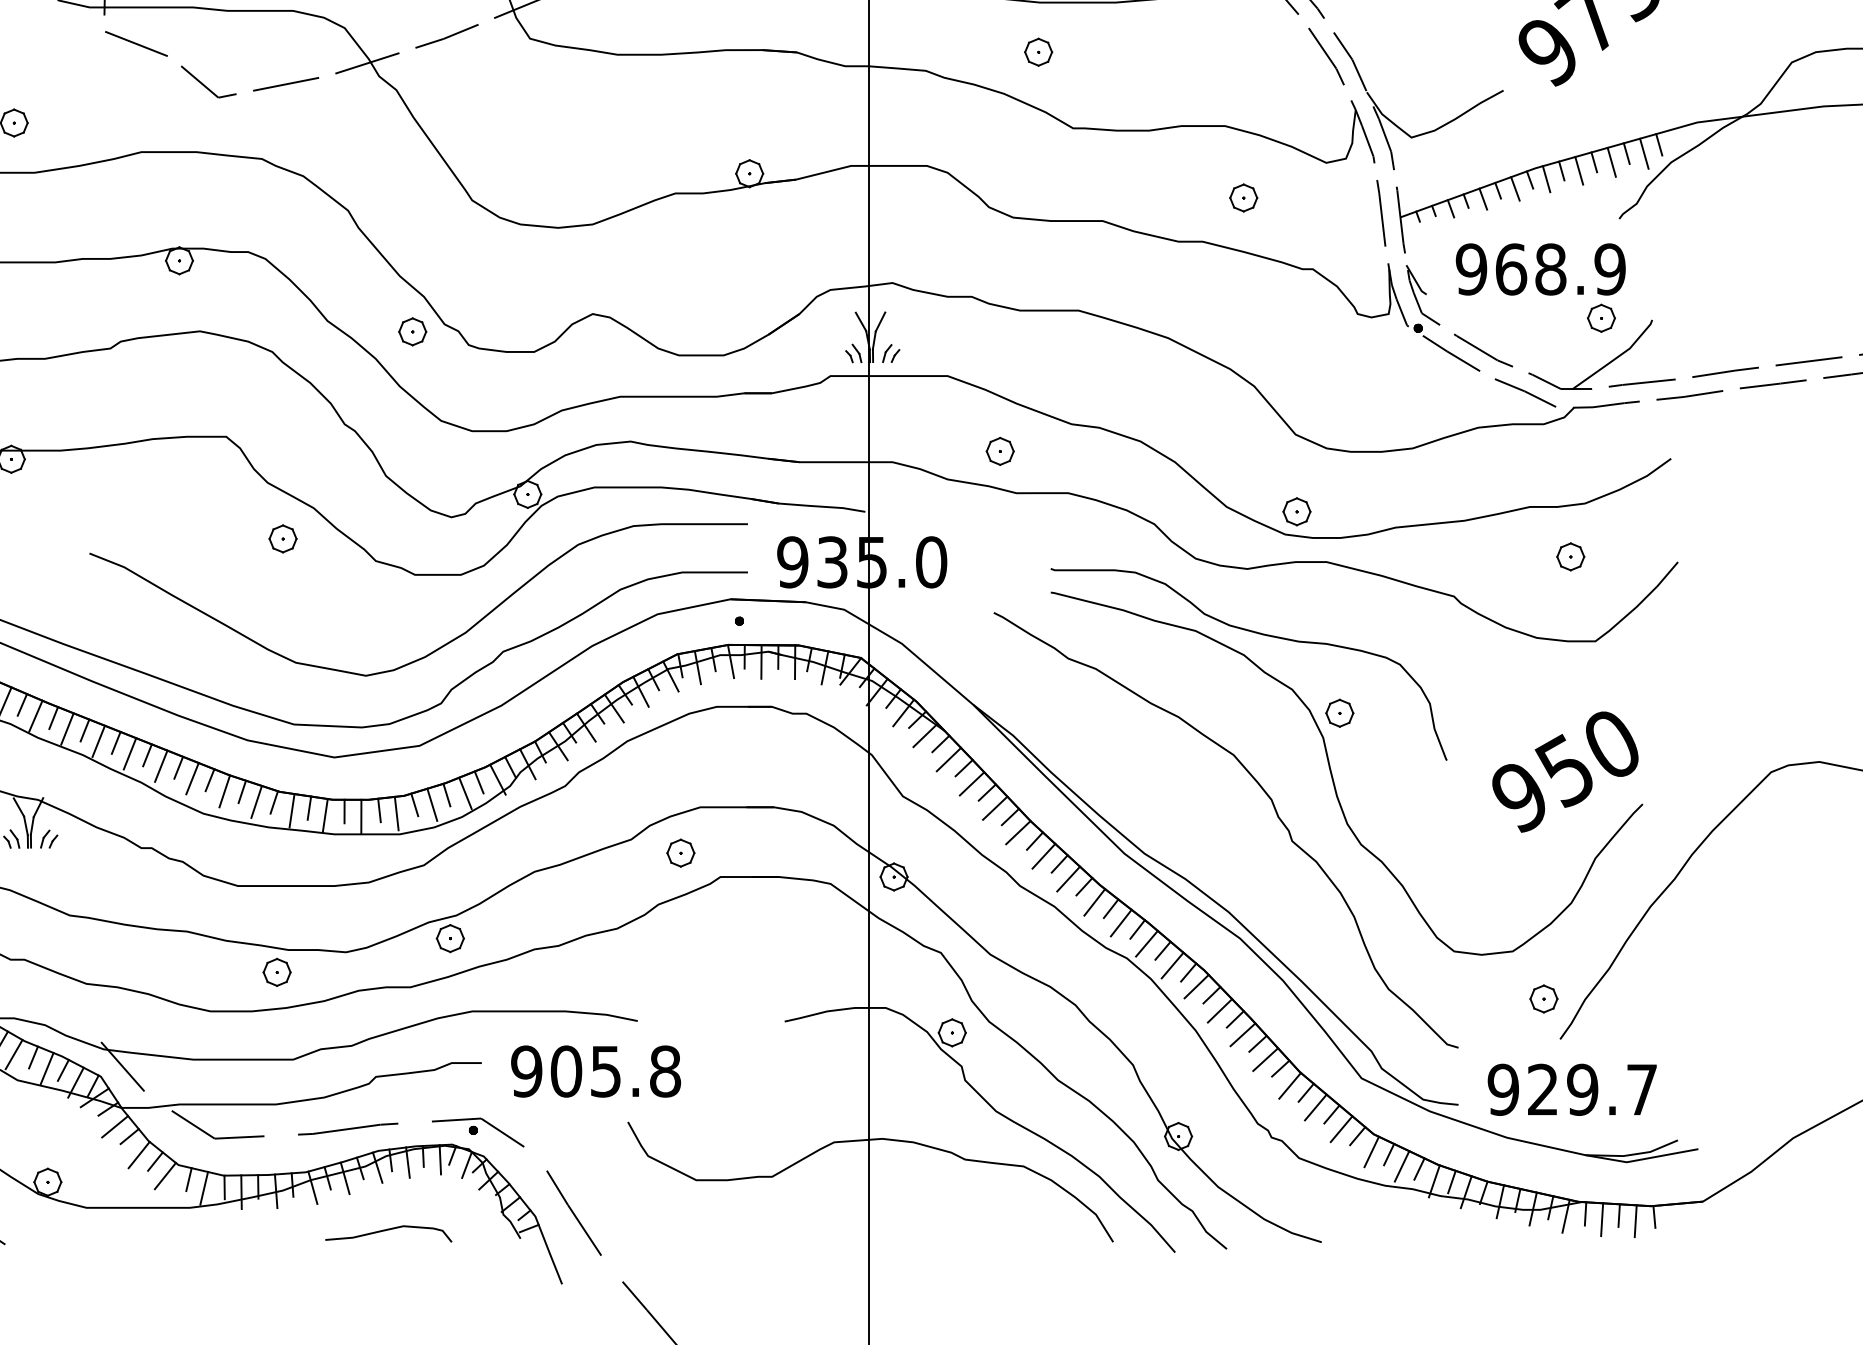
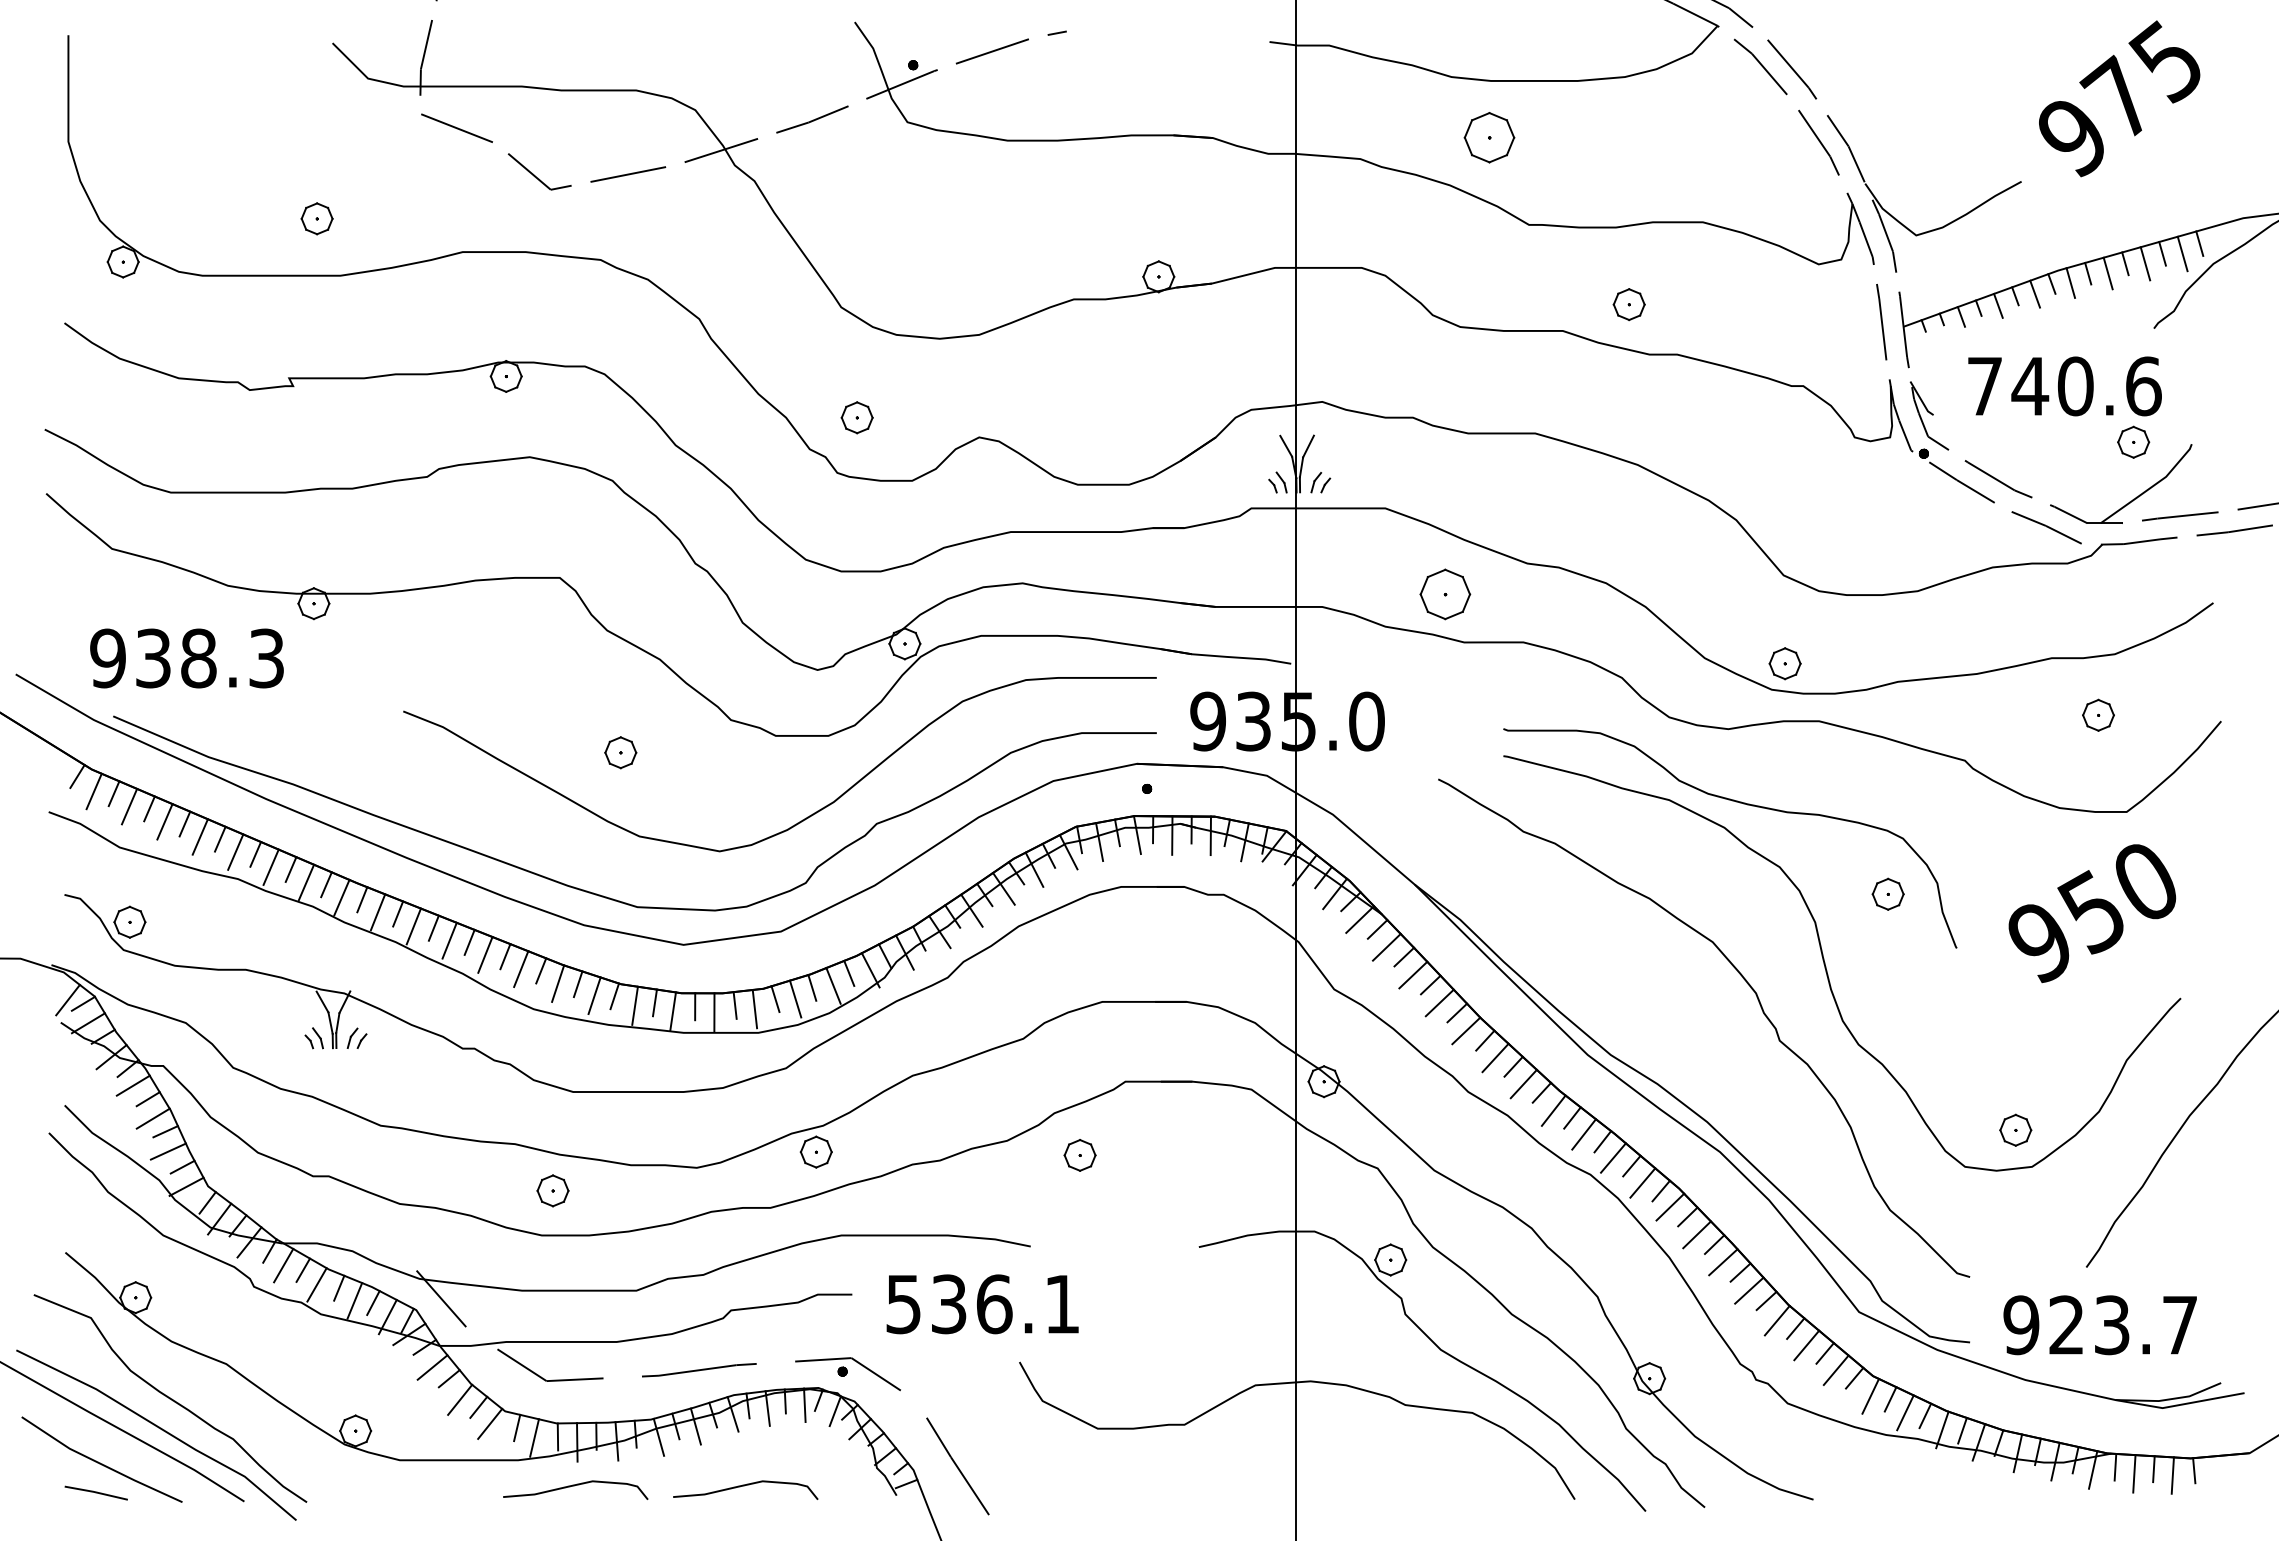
part: (1038, 51) -> (1489, 137), size x1.6
part: (1243, 197) -> (1628, 304), moved
text: (1541, 269) -> (2064, 386), 968.9 -> 740.6
part: (412, 331) -> (856, 417), moved
part: (1000, 451) -> (1445, 594), size x1.6
part: (282, 538) -> (620, 752), moved
part: (1339, 712) -> (1887, 893), moved
text: (1565, 771) -> (2092, 913), moved
part: (680, 853) -> (1079, 1155), moved
part: (276, 972) -> (552, 1190), moved
part: (1543, 998) -> (2015, 1129), moved
text: (595, 1071) -> (982, 1304), 905.8 -> 536.1
text: (1582, 1090) -> (2111, 1325), 929.7 -> 923.7
curve: (239, 1230) -> (574, 1486), added

